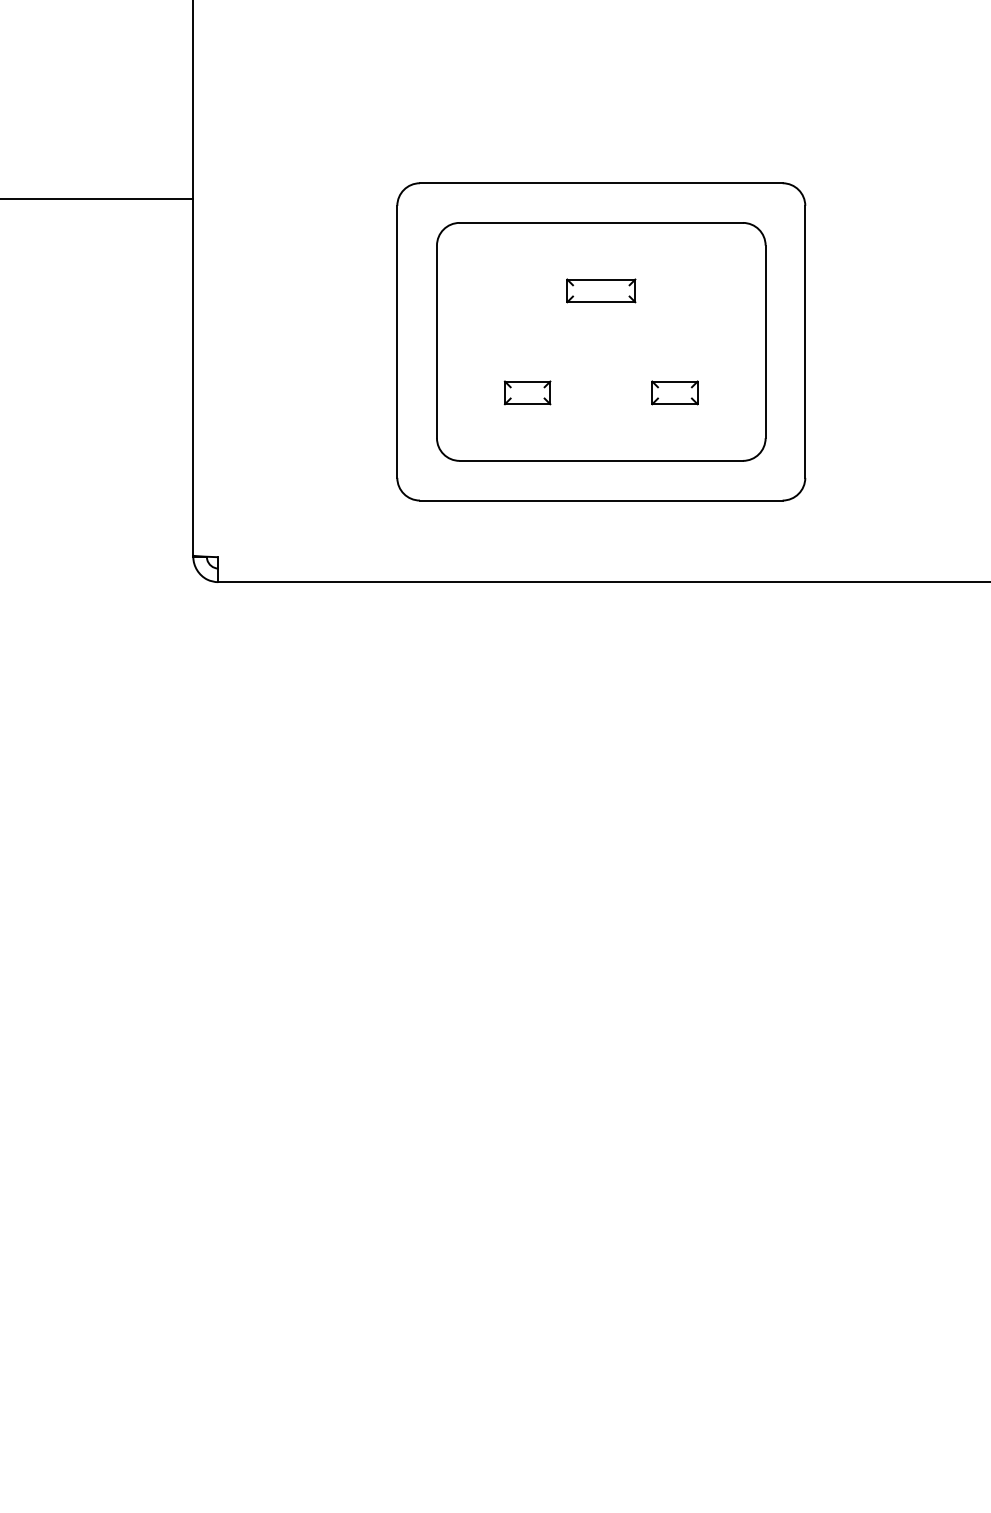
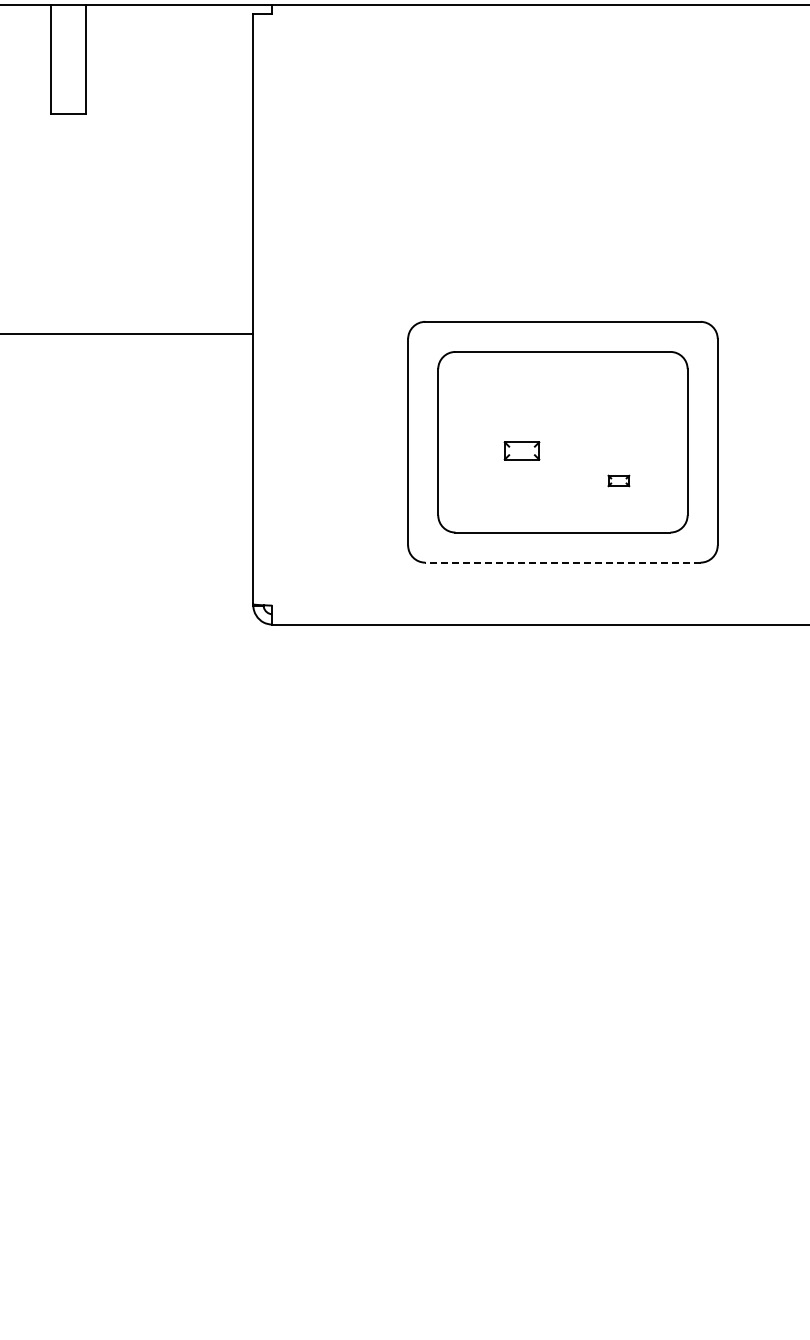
part: (600, 290) -> (562, 403), removed
part: (526, 392) -> (521, 450), moved
part: (674, 392) -> (618, 480), size x0.6
line: (600, 500) -> (562, 562), solid -> dashed

